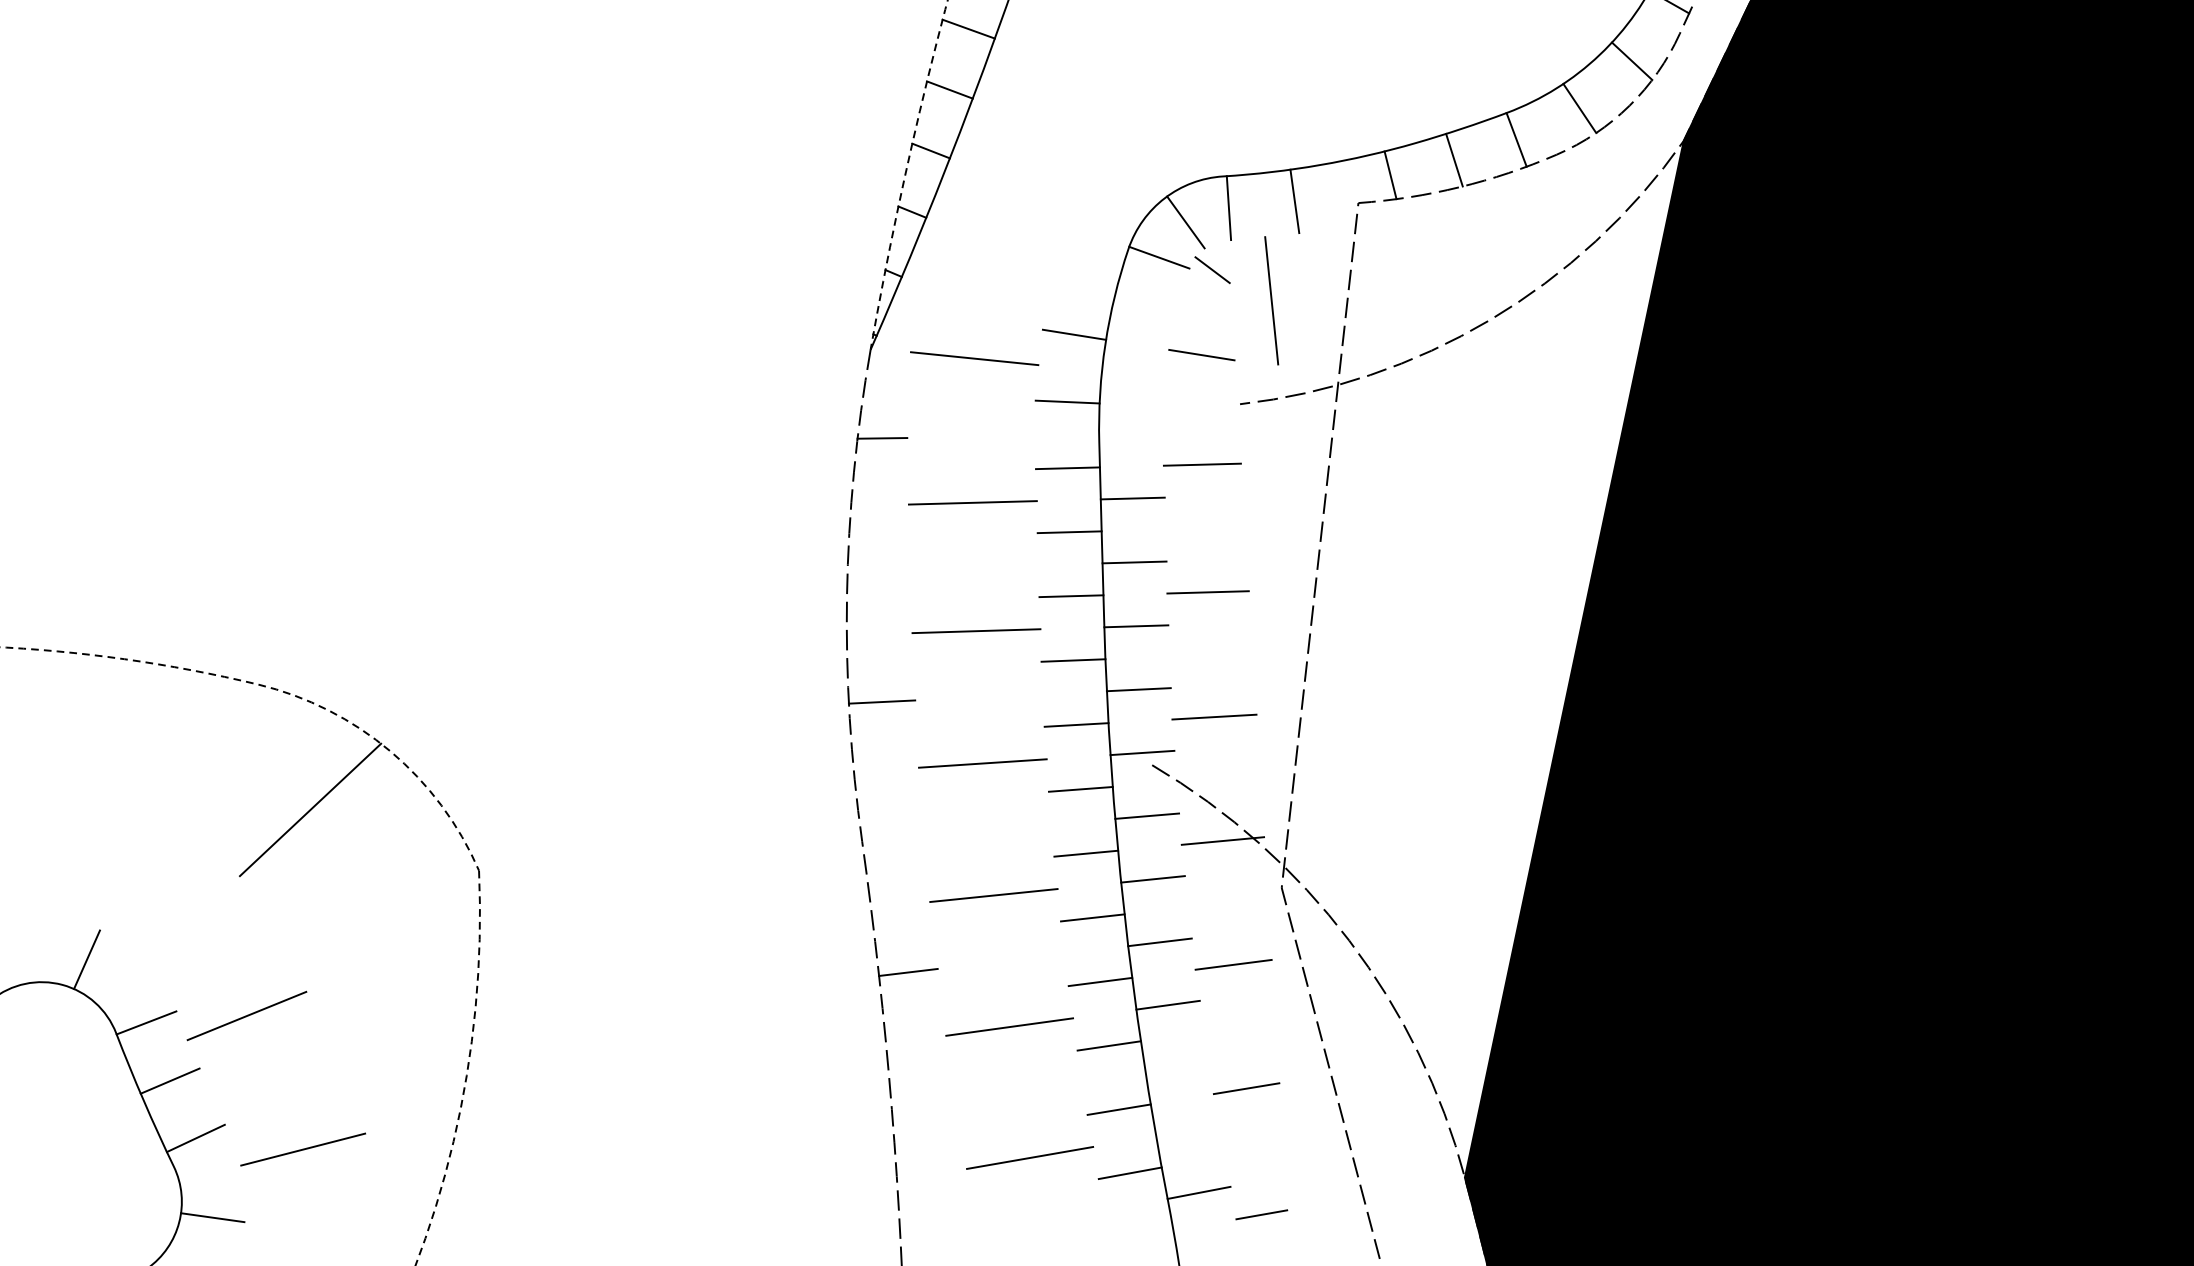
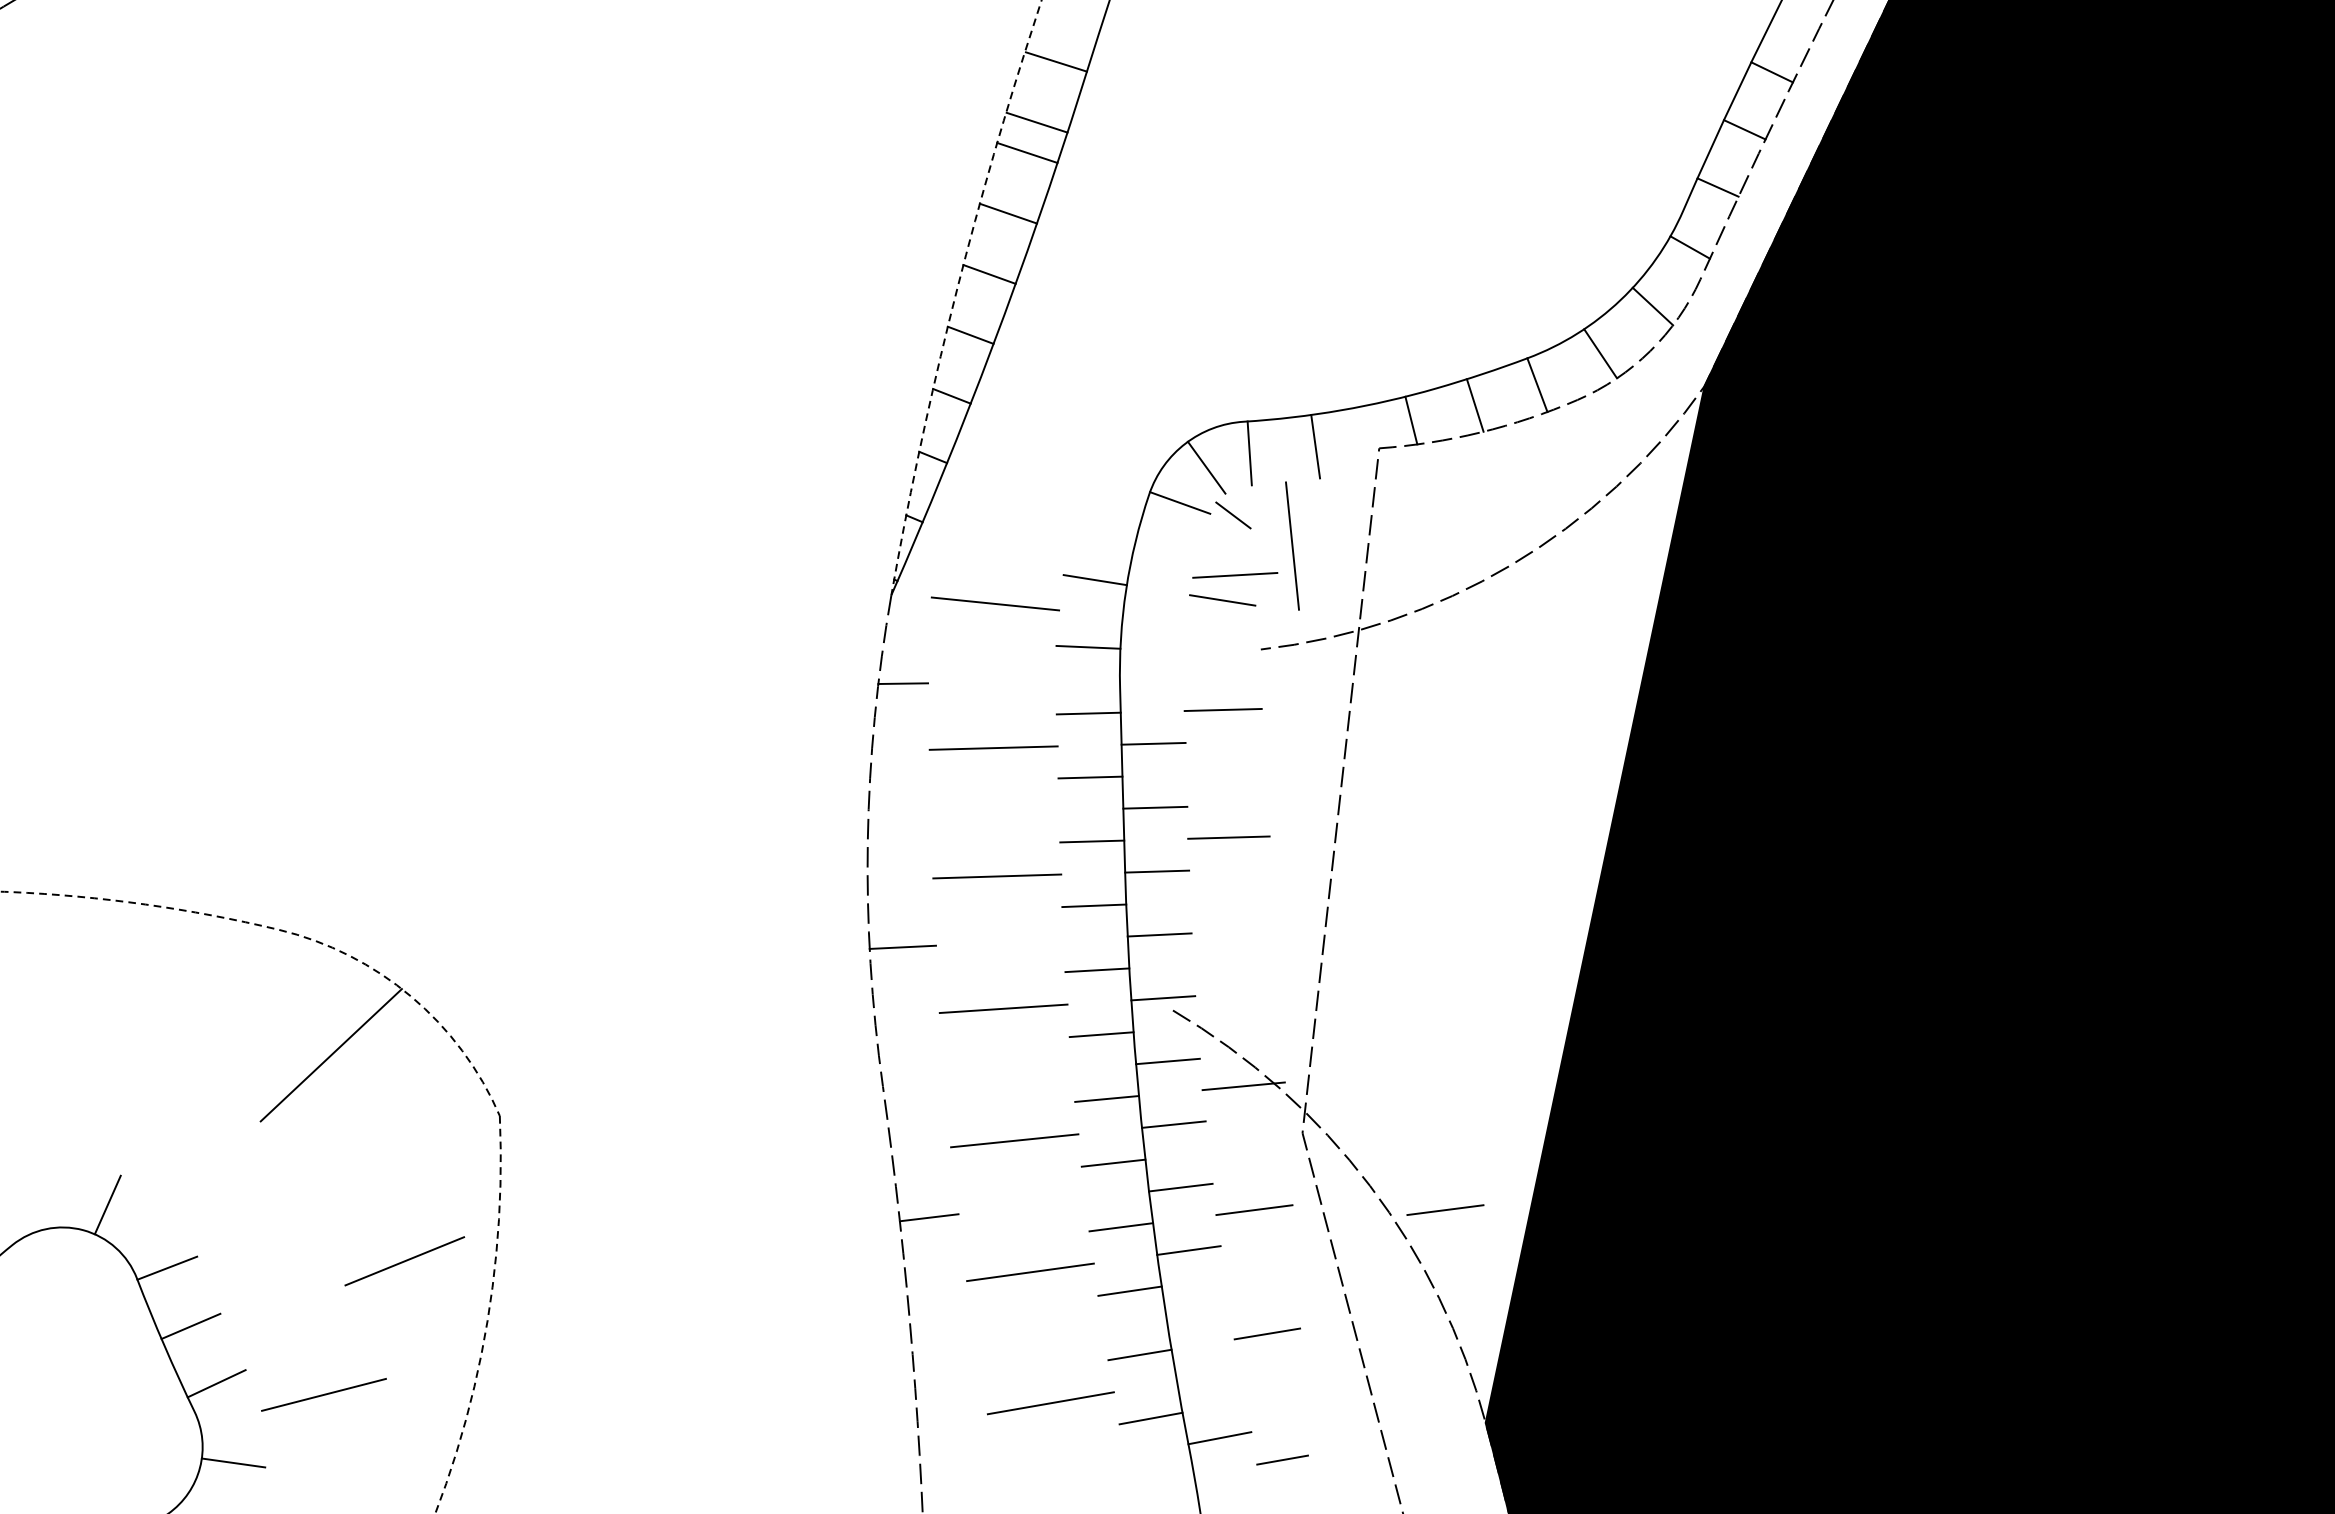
line: (1214, 717) -> (1235, 575), moved
line: (1424, 964) -> (1445, 1209), added
line: (246, 1016) -> (404, 1261), moved

